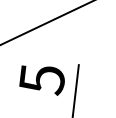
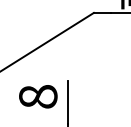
text: (42, 80) -> (38, 97), 5 -> 8

